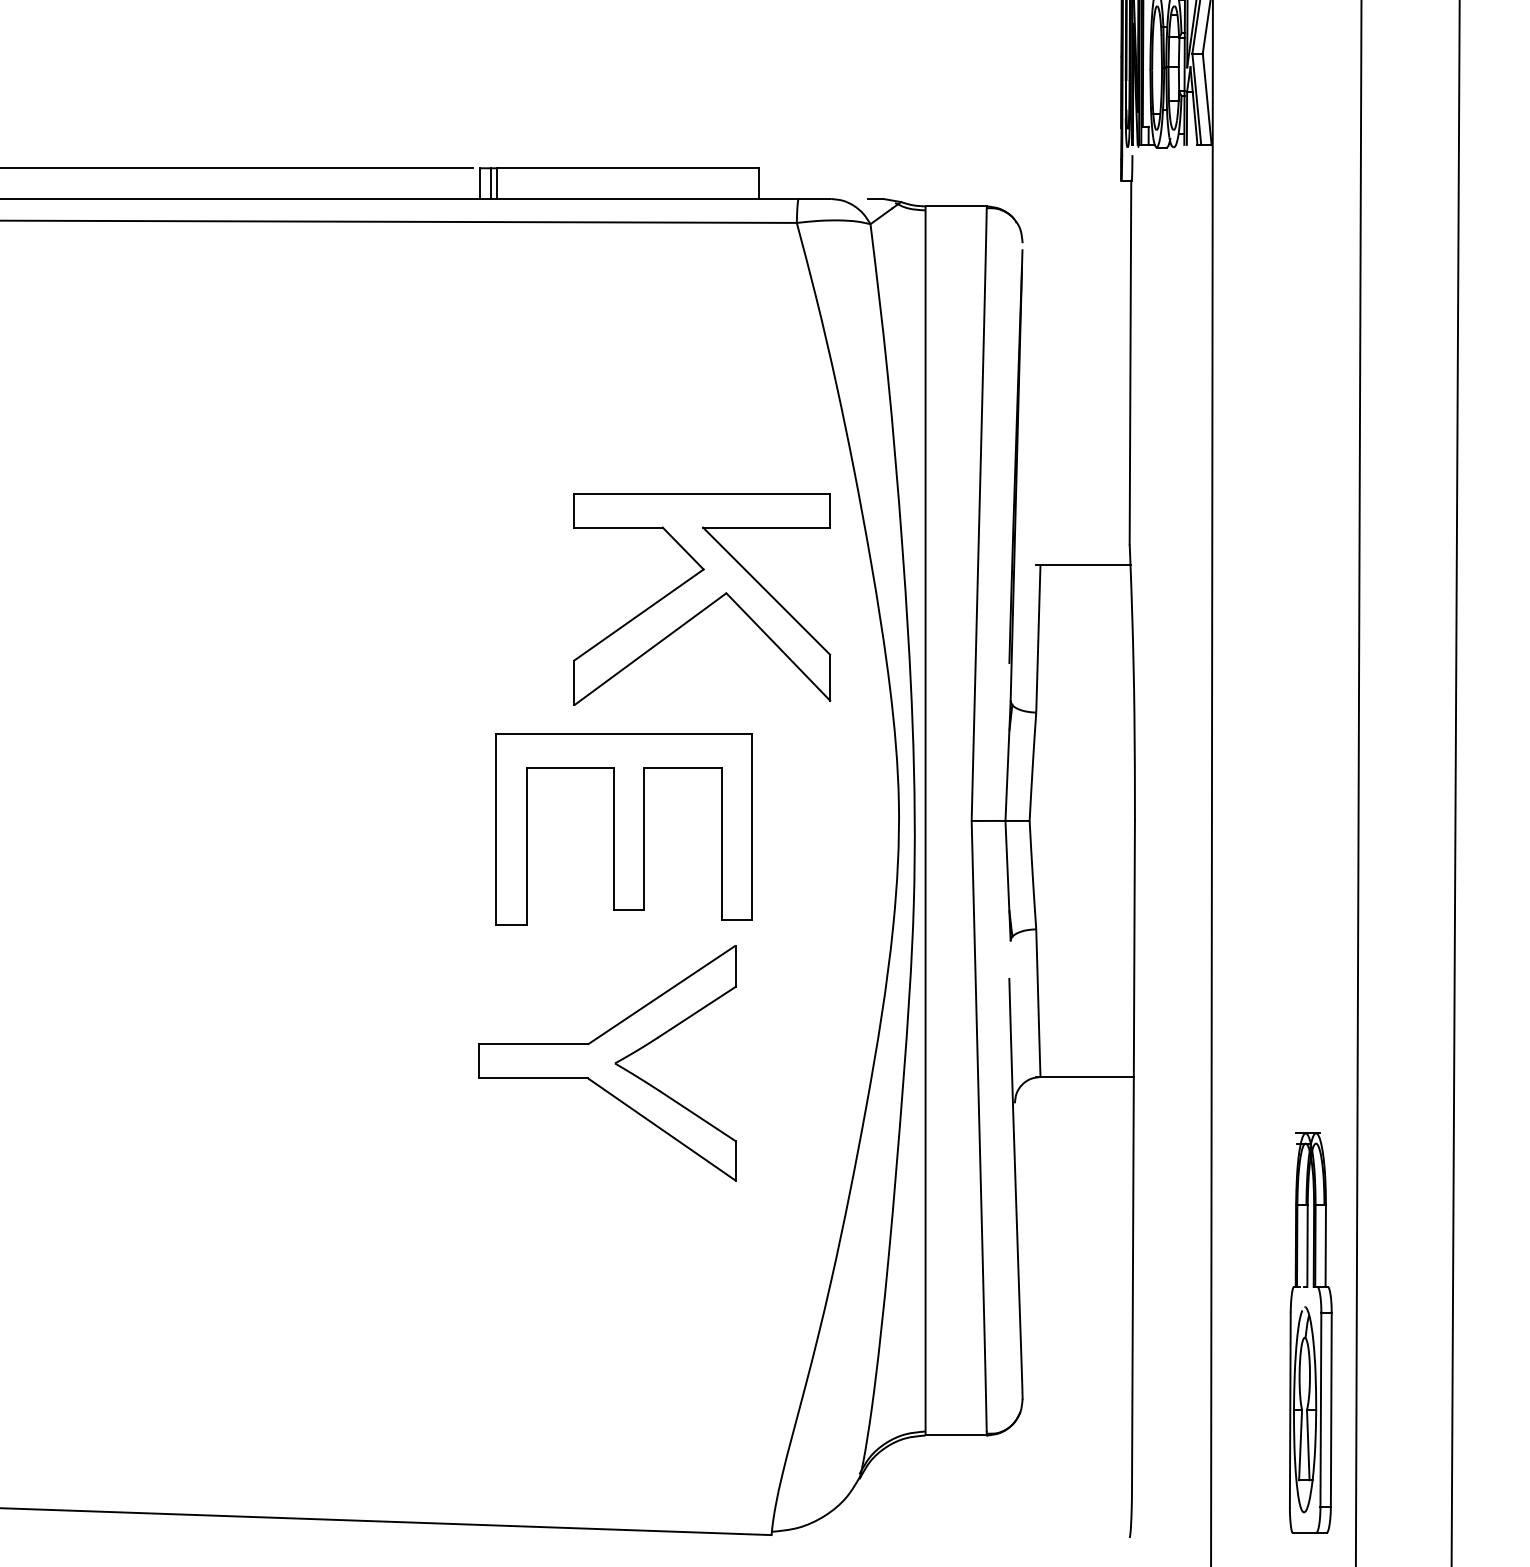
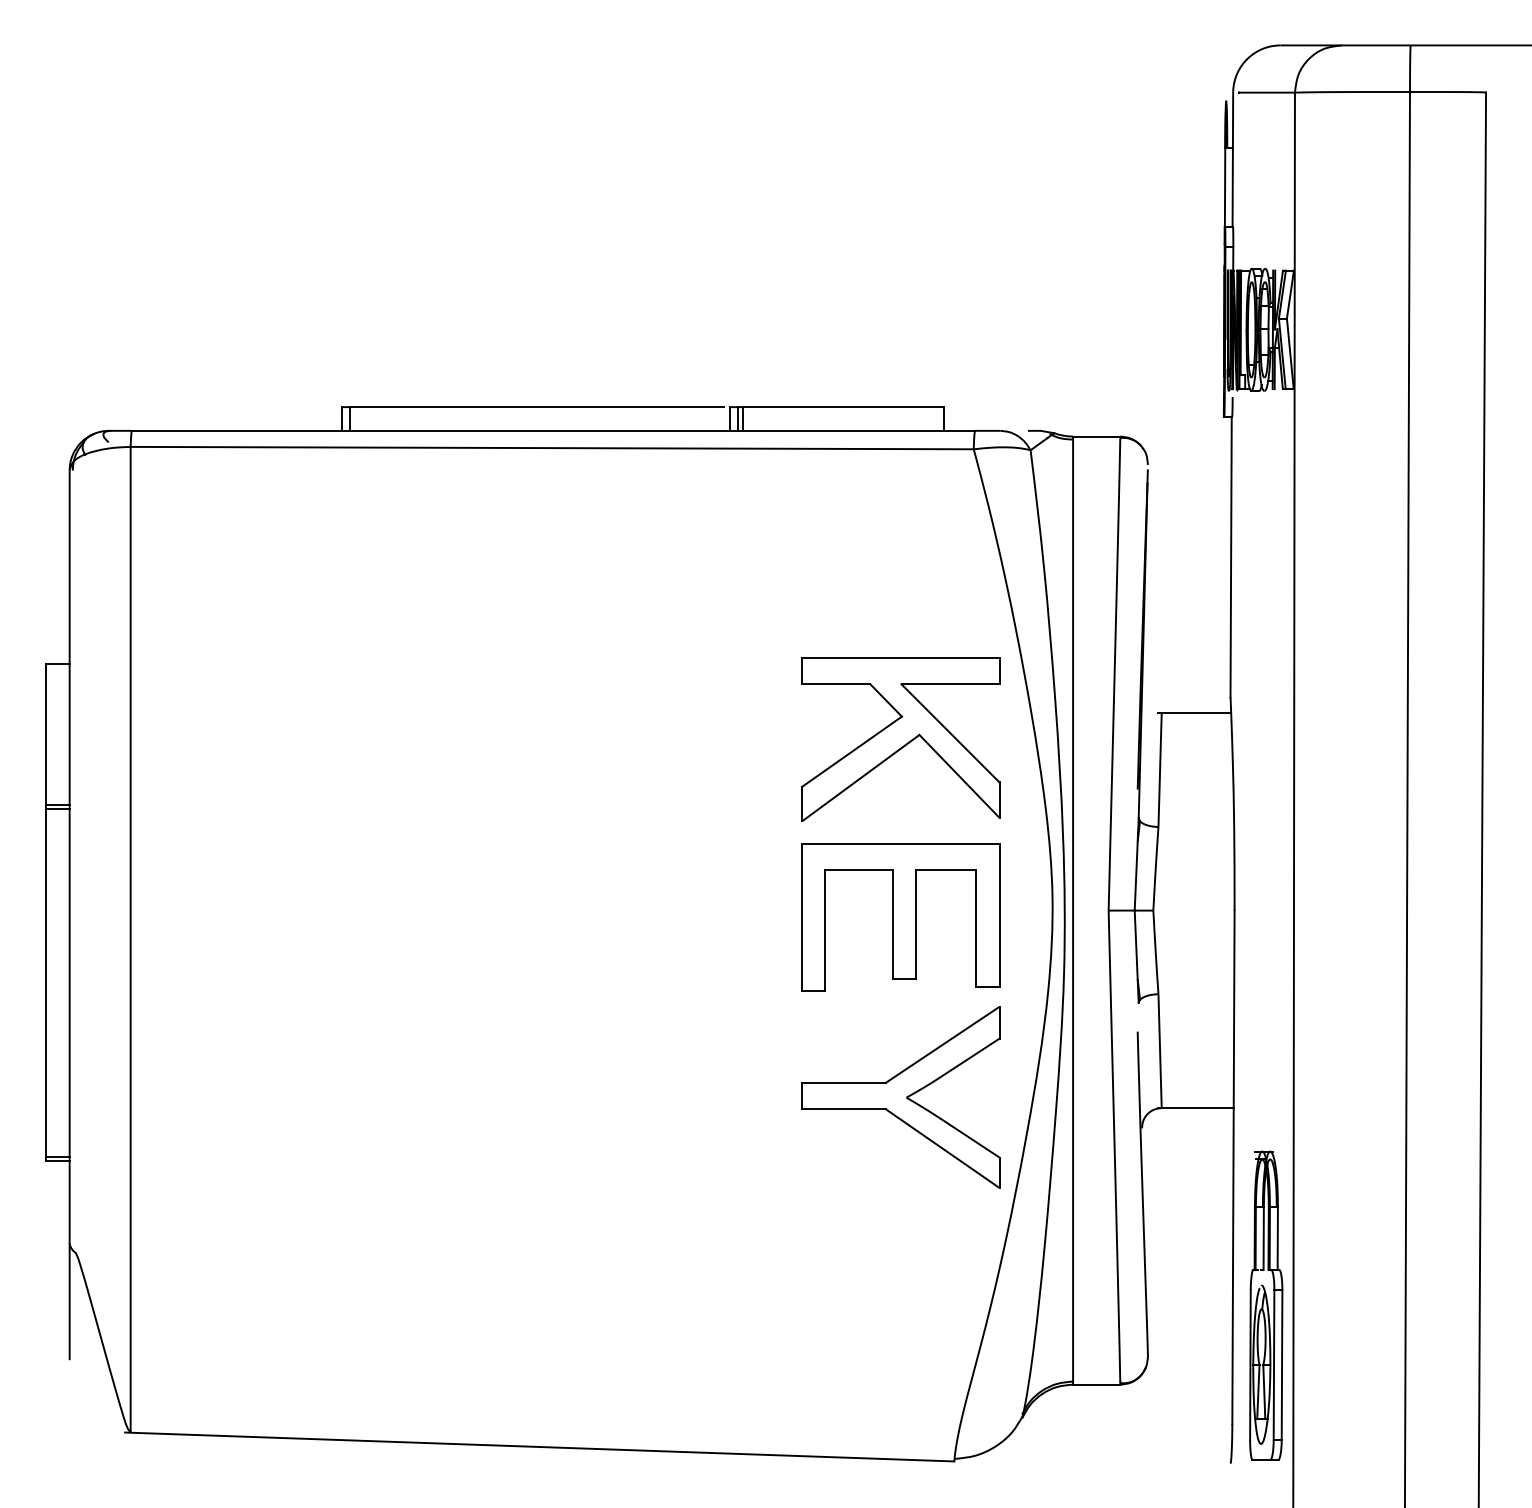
part: (624, 829) -> (900, 917), moved
part: (607, 1063) -> (900, 1097), moved
part: (1311, 1332) -> (1266, 1305), moved

